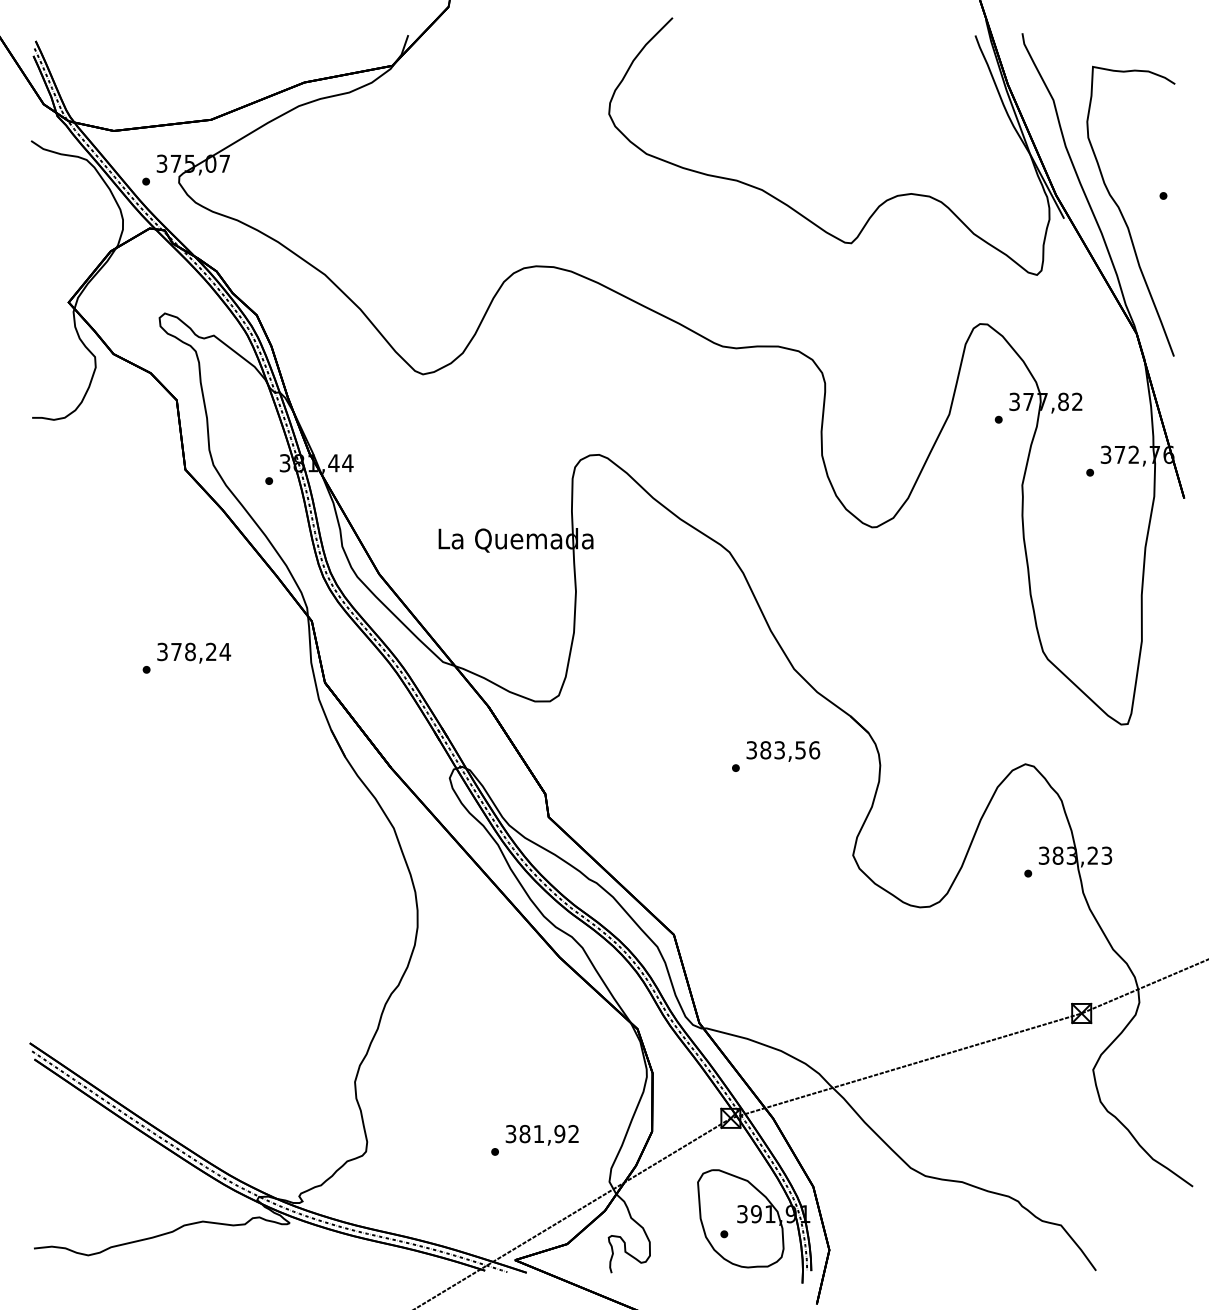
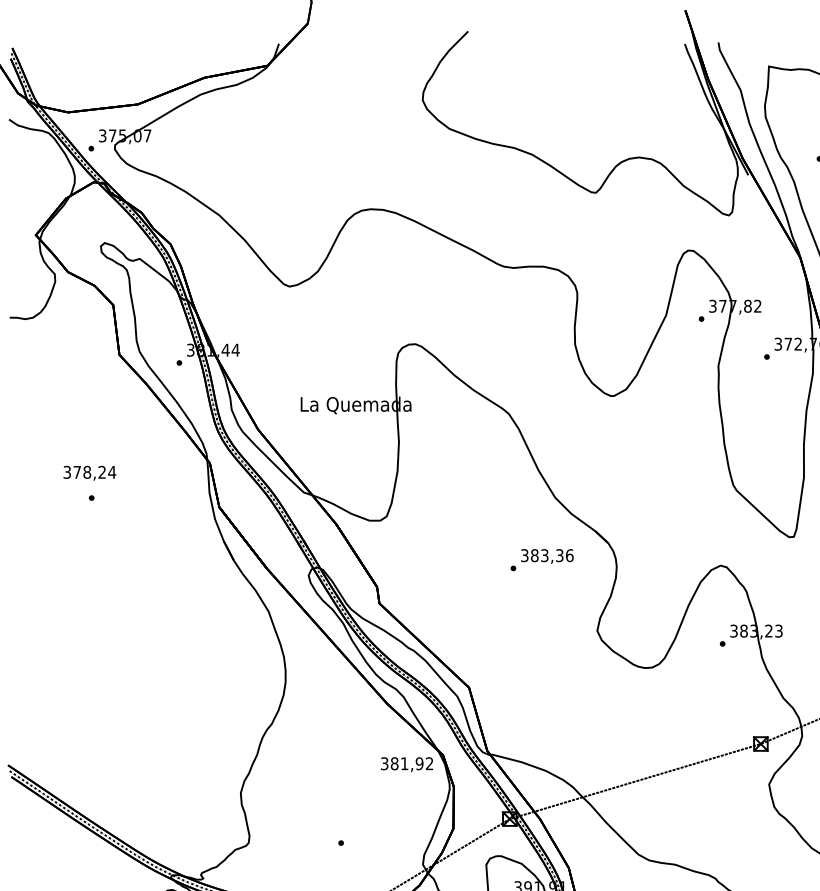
text: (194, 652) -> (90, 472), moved
text: (800, 749) -> (559, 555), 383,56 -> 383,36
text: (541, 1135) -> (406, 764), moved

